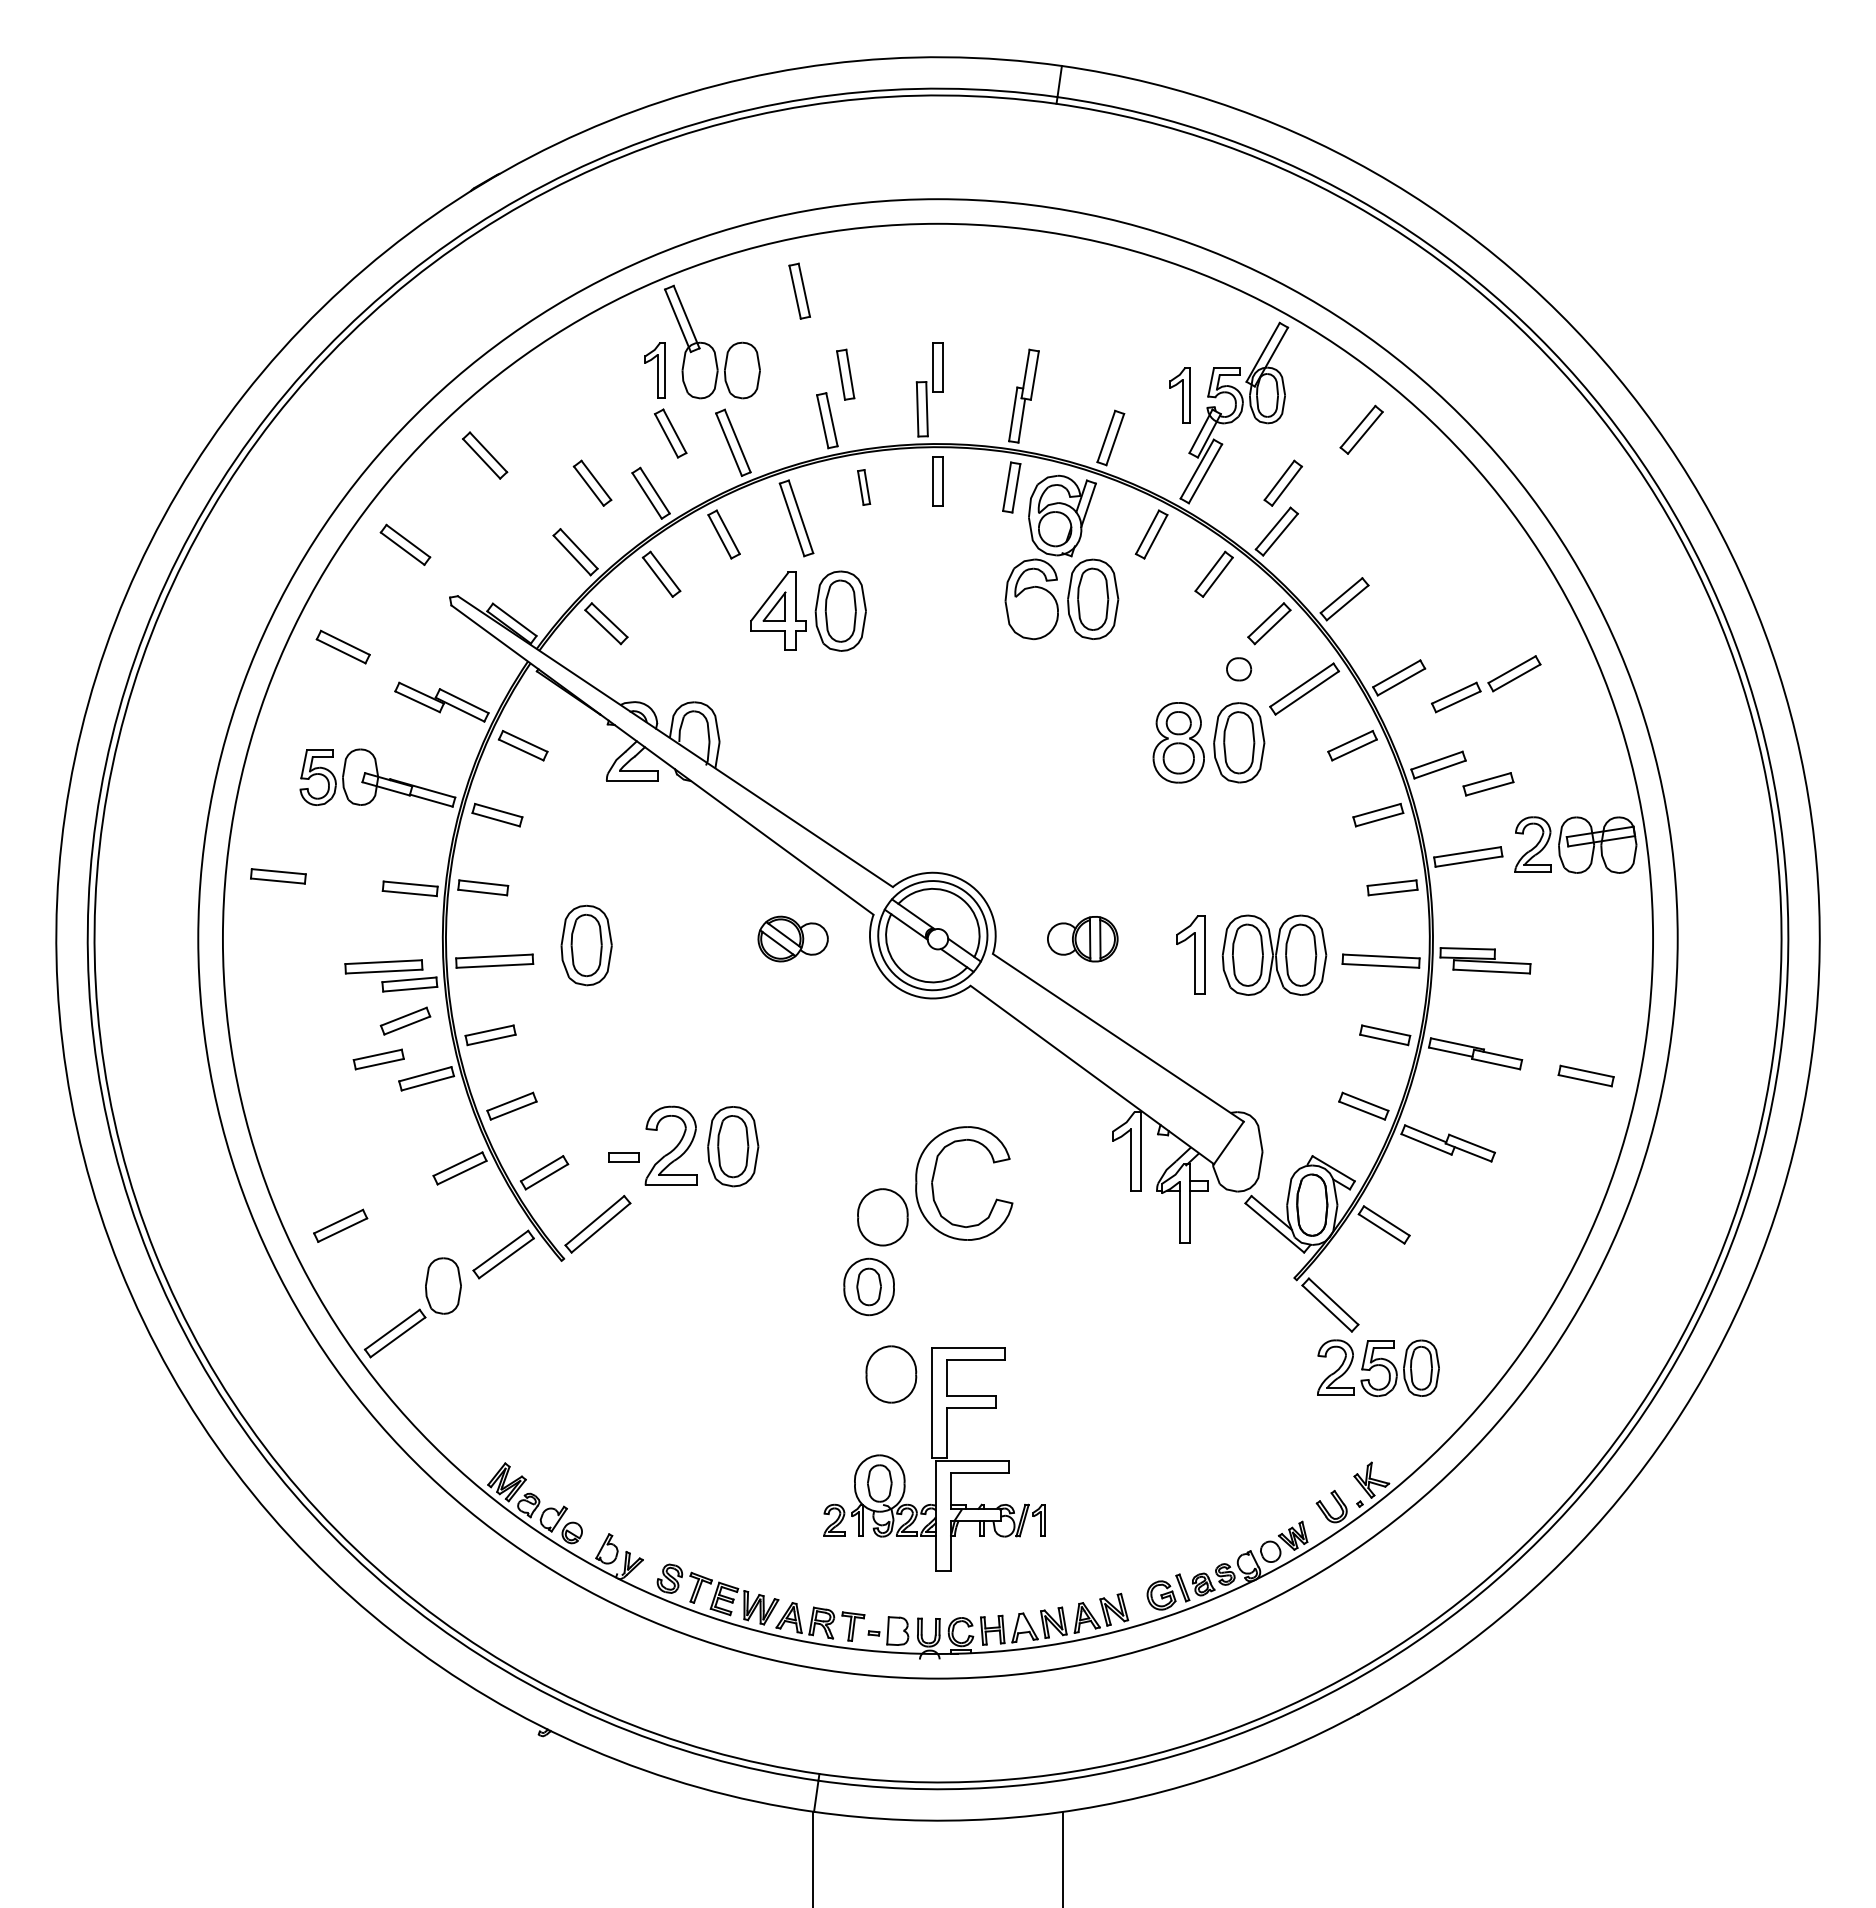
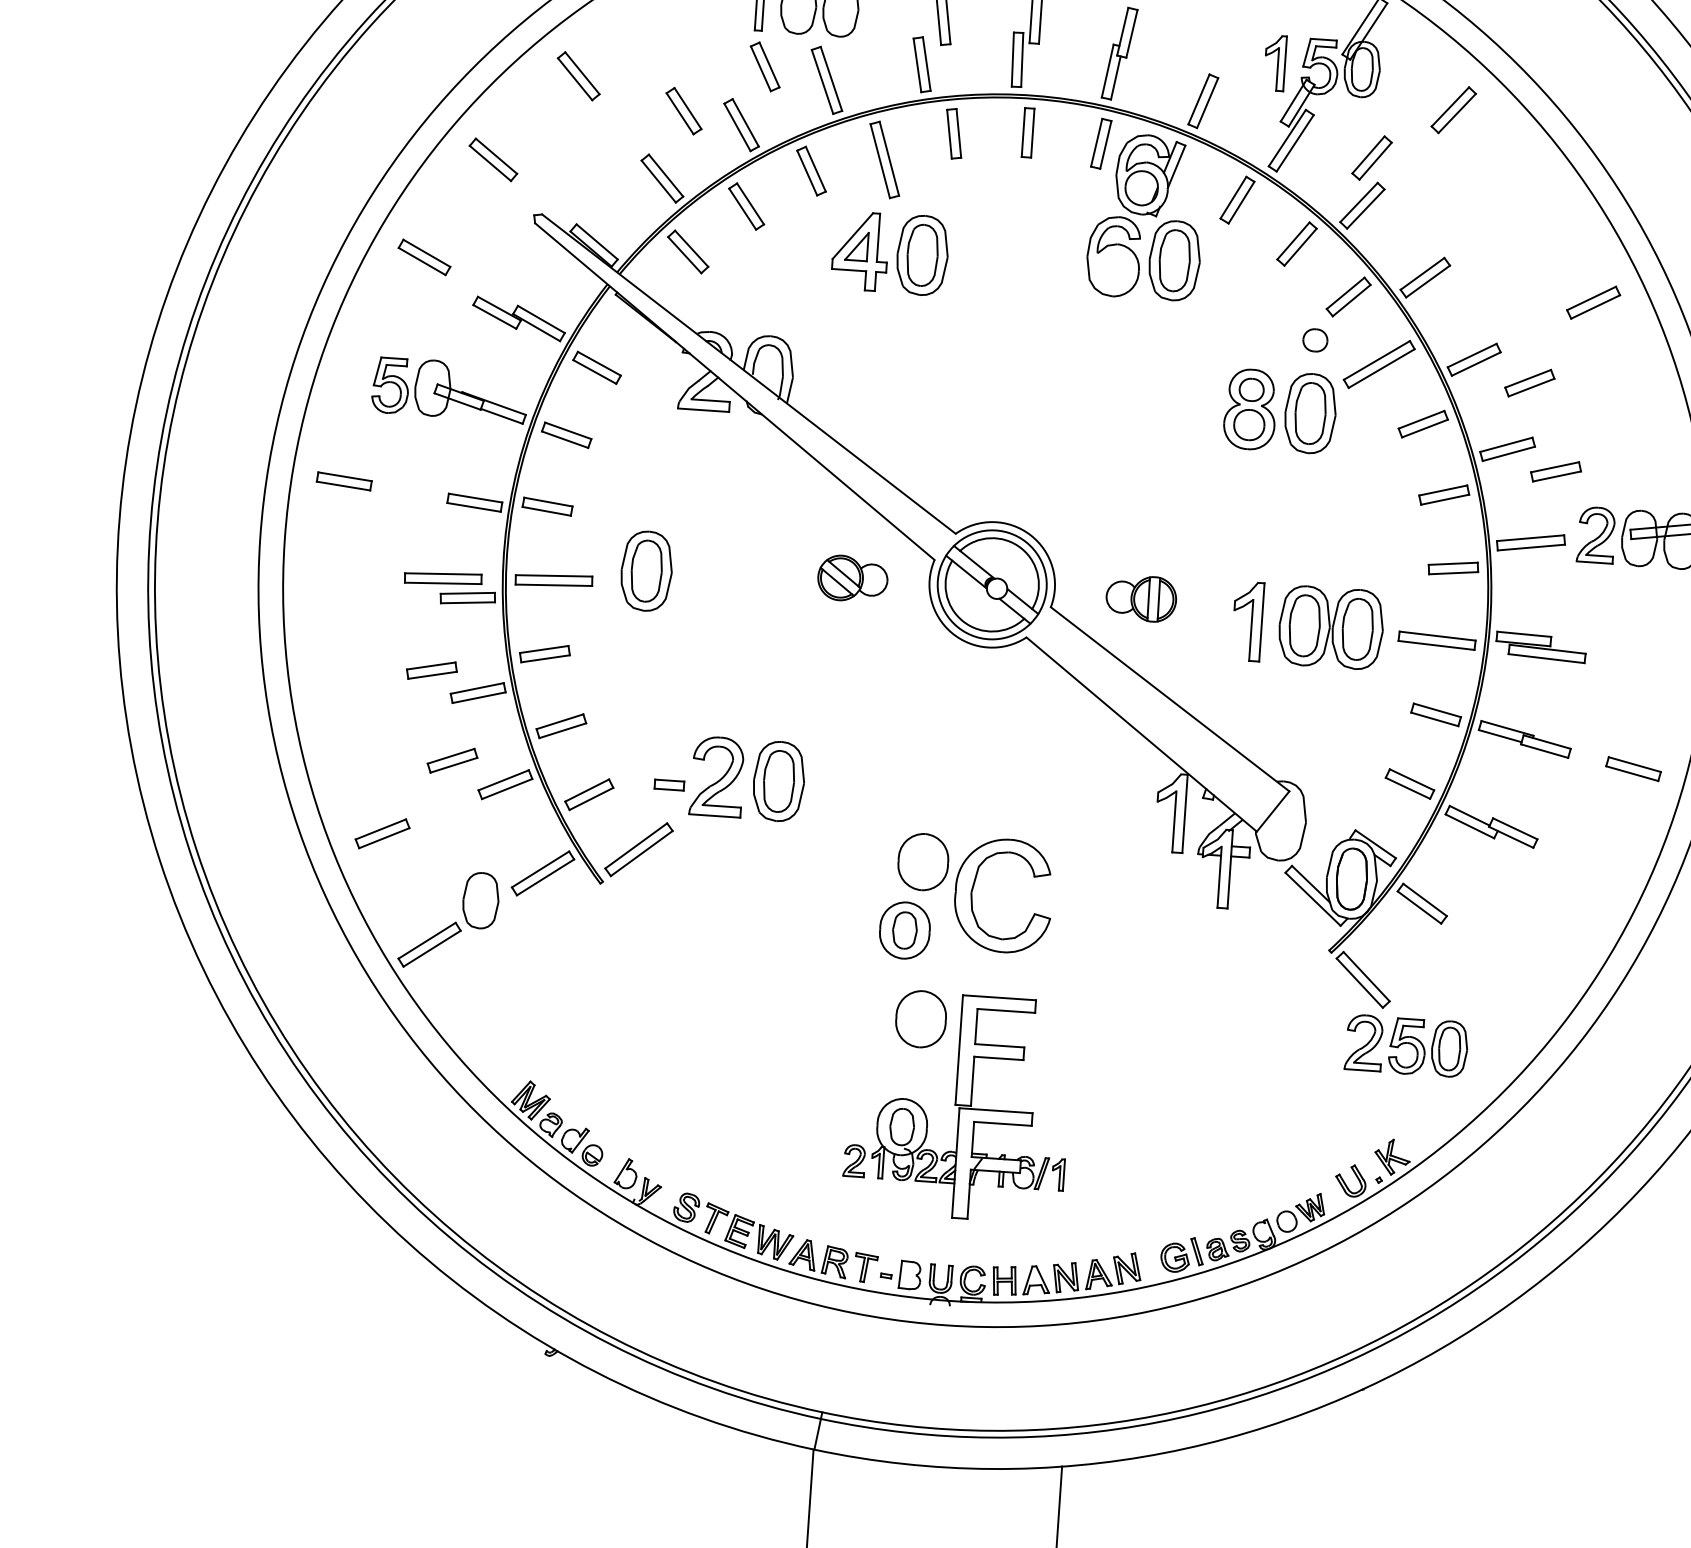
part: (863, 487) -> (953, 133), size x1.43
part: (1514, 673) -> (1593, 302), moved
part: (405, 1020) -> (452, 760), moved
part: (934, 1176) -> (974, 886), moved

